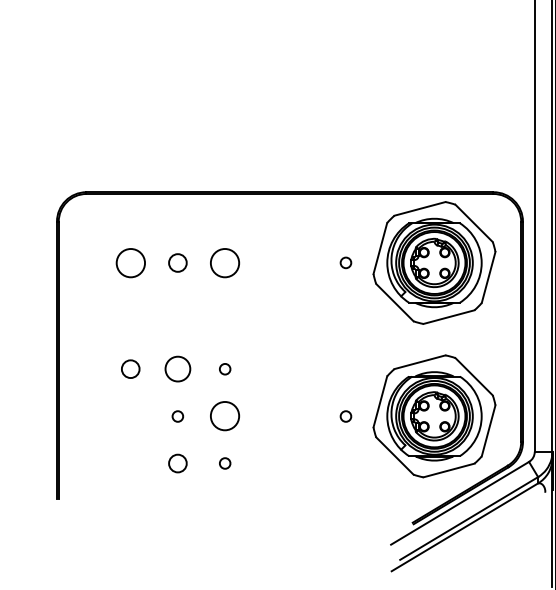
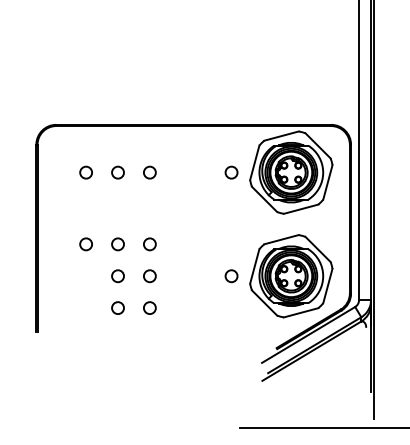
circle: (129, 262) -> (85, 172), size x0.62
circle: (224, 262) -> (149, 172), size x0.62
circle: (345, 262) -> (231, 172), size x1.67
circle: (177, 369) -> (117, 244), size x0.71
circle: (224, 369) -> (149, 244), size x1.67
circle: (177, 416) -> (117, 276), size x1.67
circle: (224, 416) -> (149, 276), size x0.62
circle: (345, 416) -> (231, 276), size x1.67
circle: (224, 462) -> (149, 307), size x1.67

